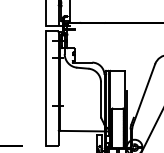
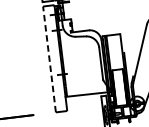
line: (46, 88) -> (49, 59), solid -> dashed

